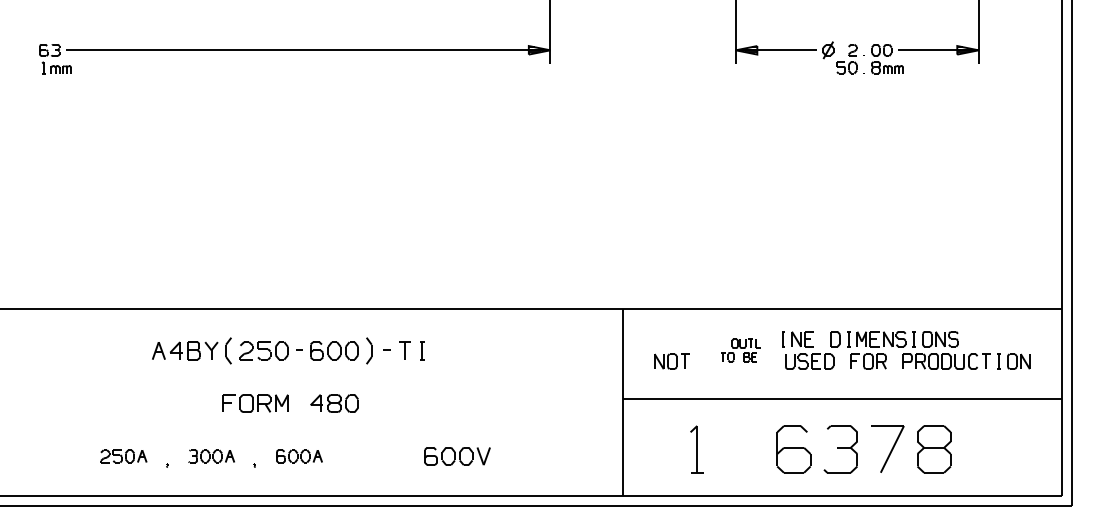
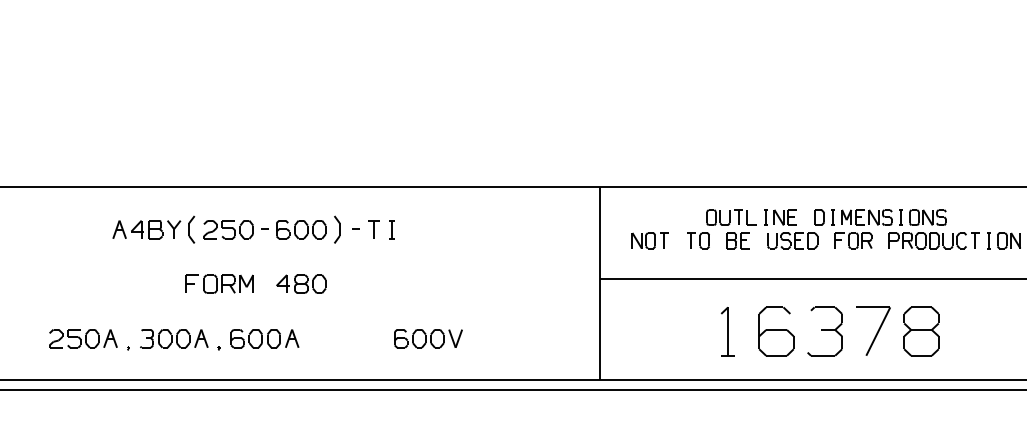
part: (740, 350) -> (721, 229), size x1.67
part: (696, 449) -> (727, 331), moved
part: (123, 456) -> (83, 338), size x1.43
part: (211, 456) -> (174, 338), size x1.43
part: (299, 456) -> (265, 338), size x1.43

